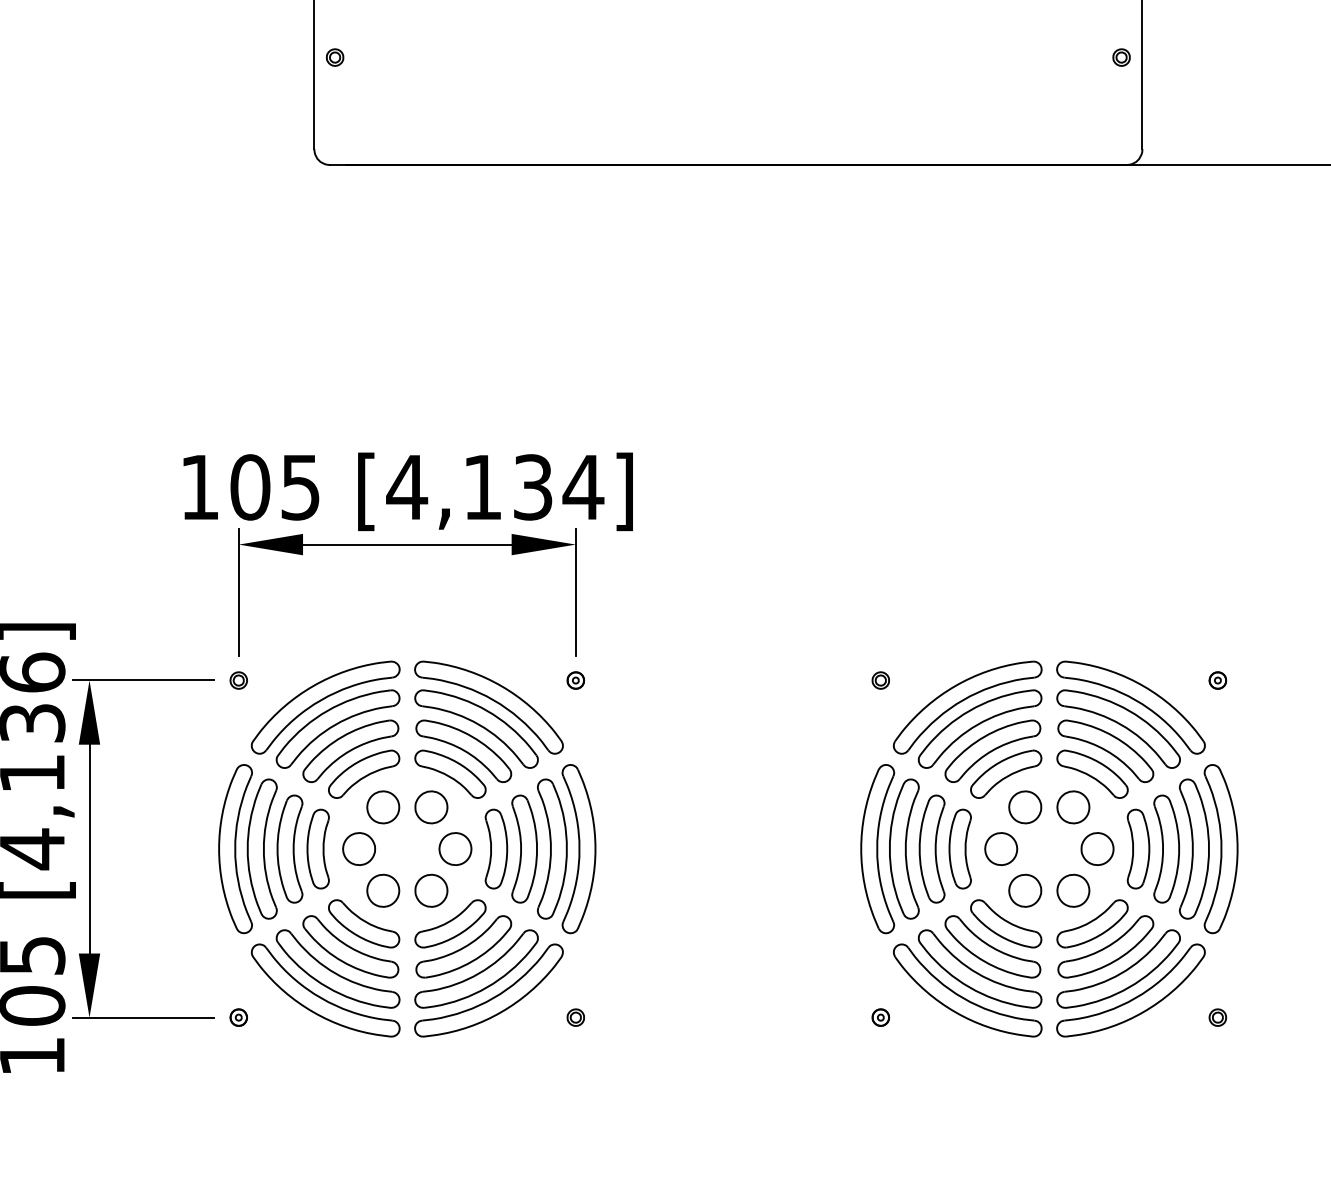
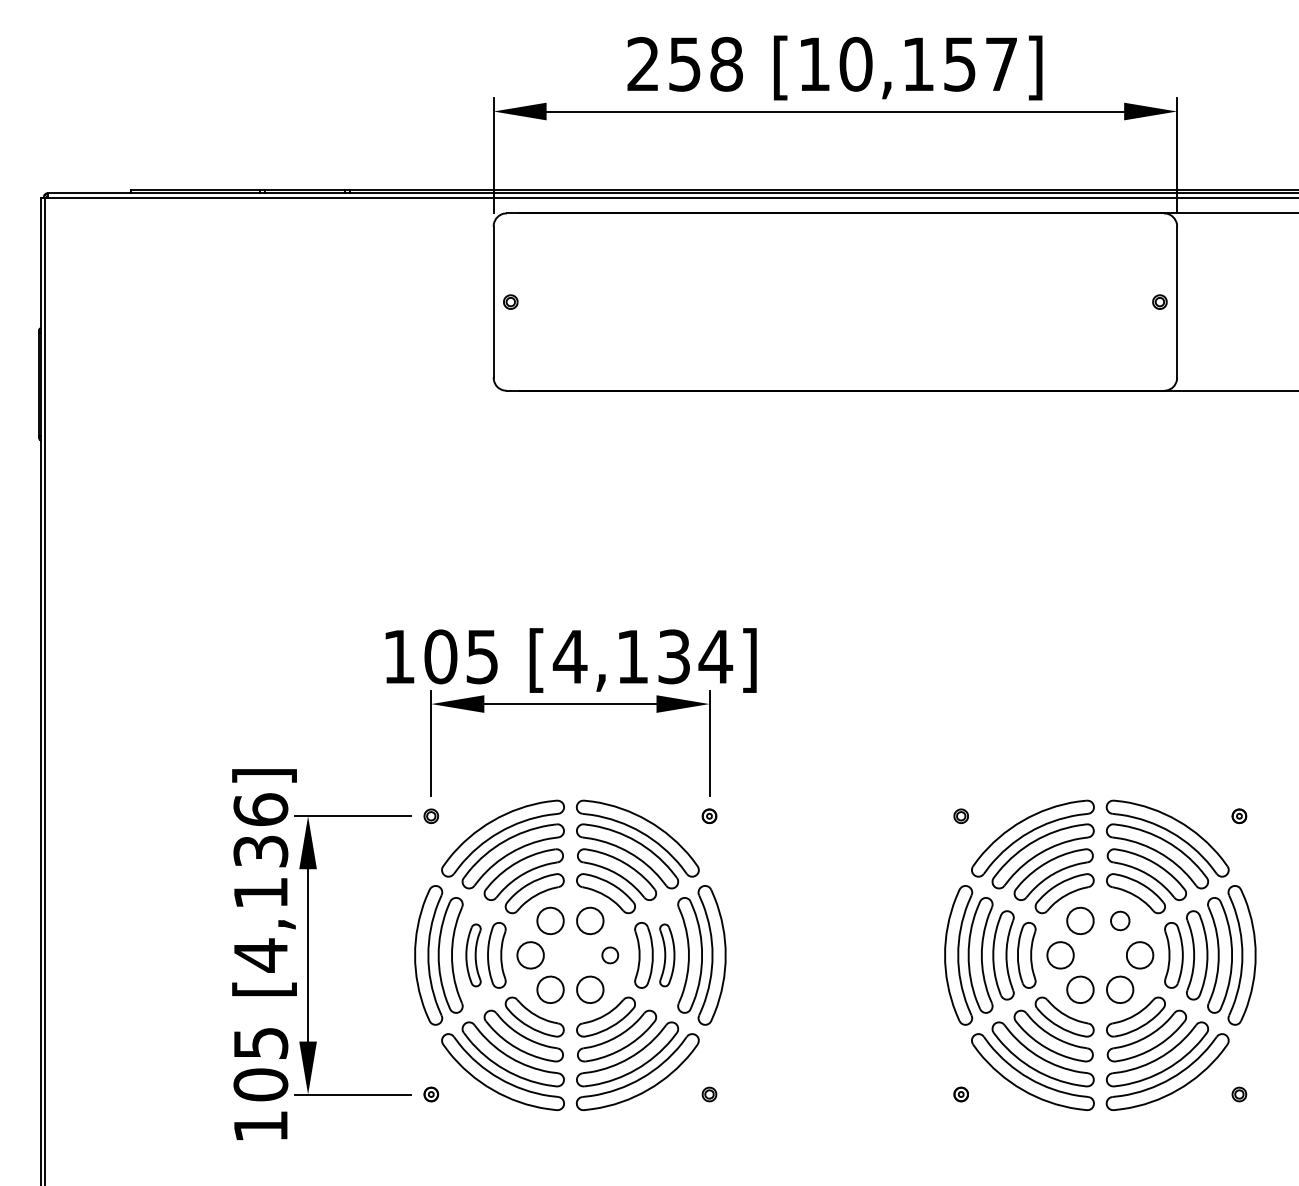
part: (1073, 806) -> (1120, 920), size x0.7
part: (289, 849) -> (473, 955), size x0.7
part: (455, 849) -> (610, 955), size x0.6
part: (524, 849) -> (667, 955), size x0.7

